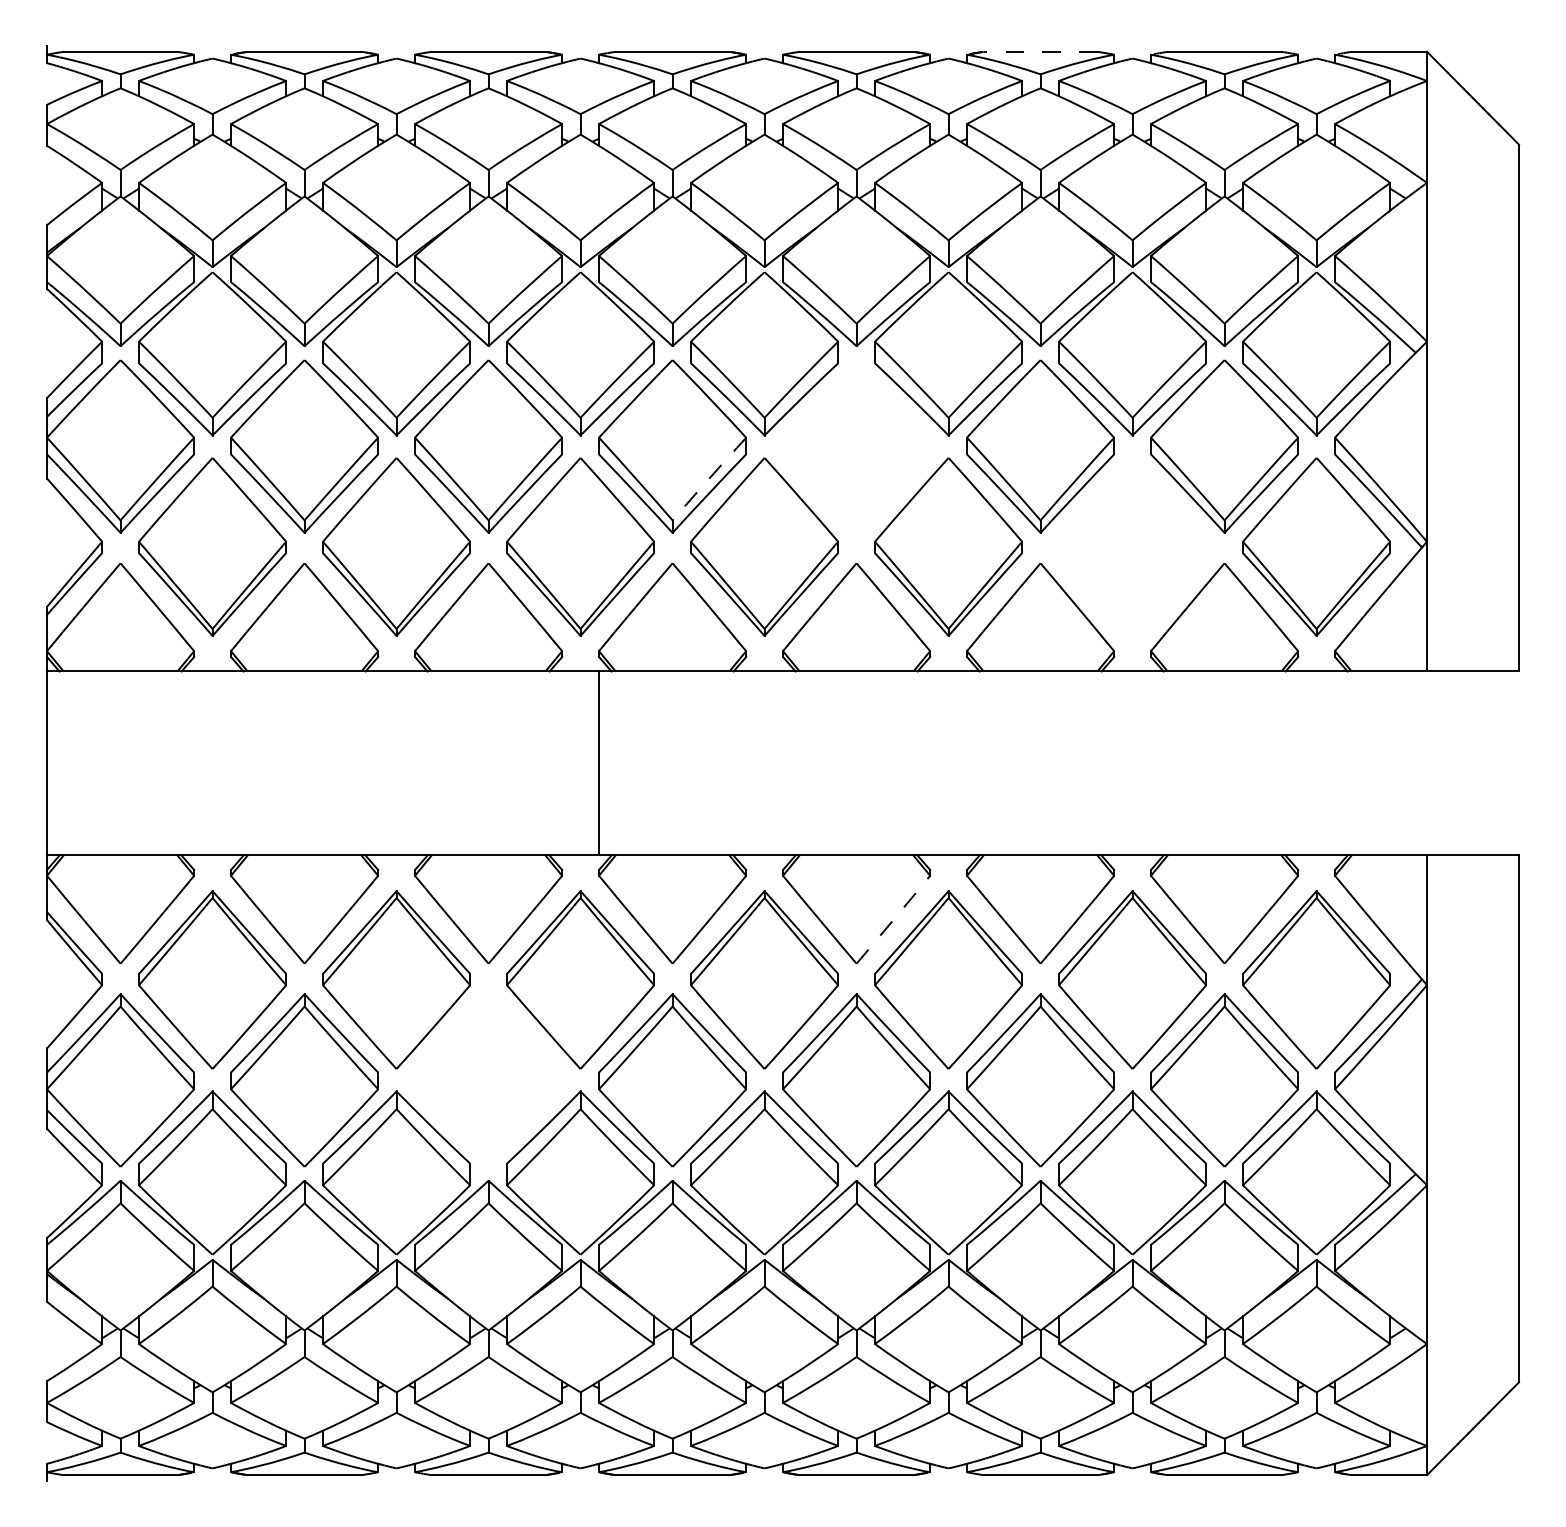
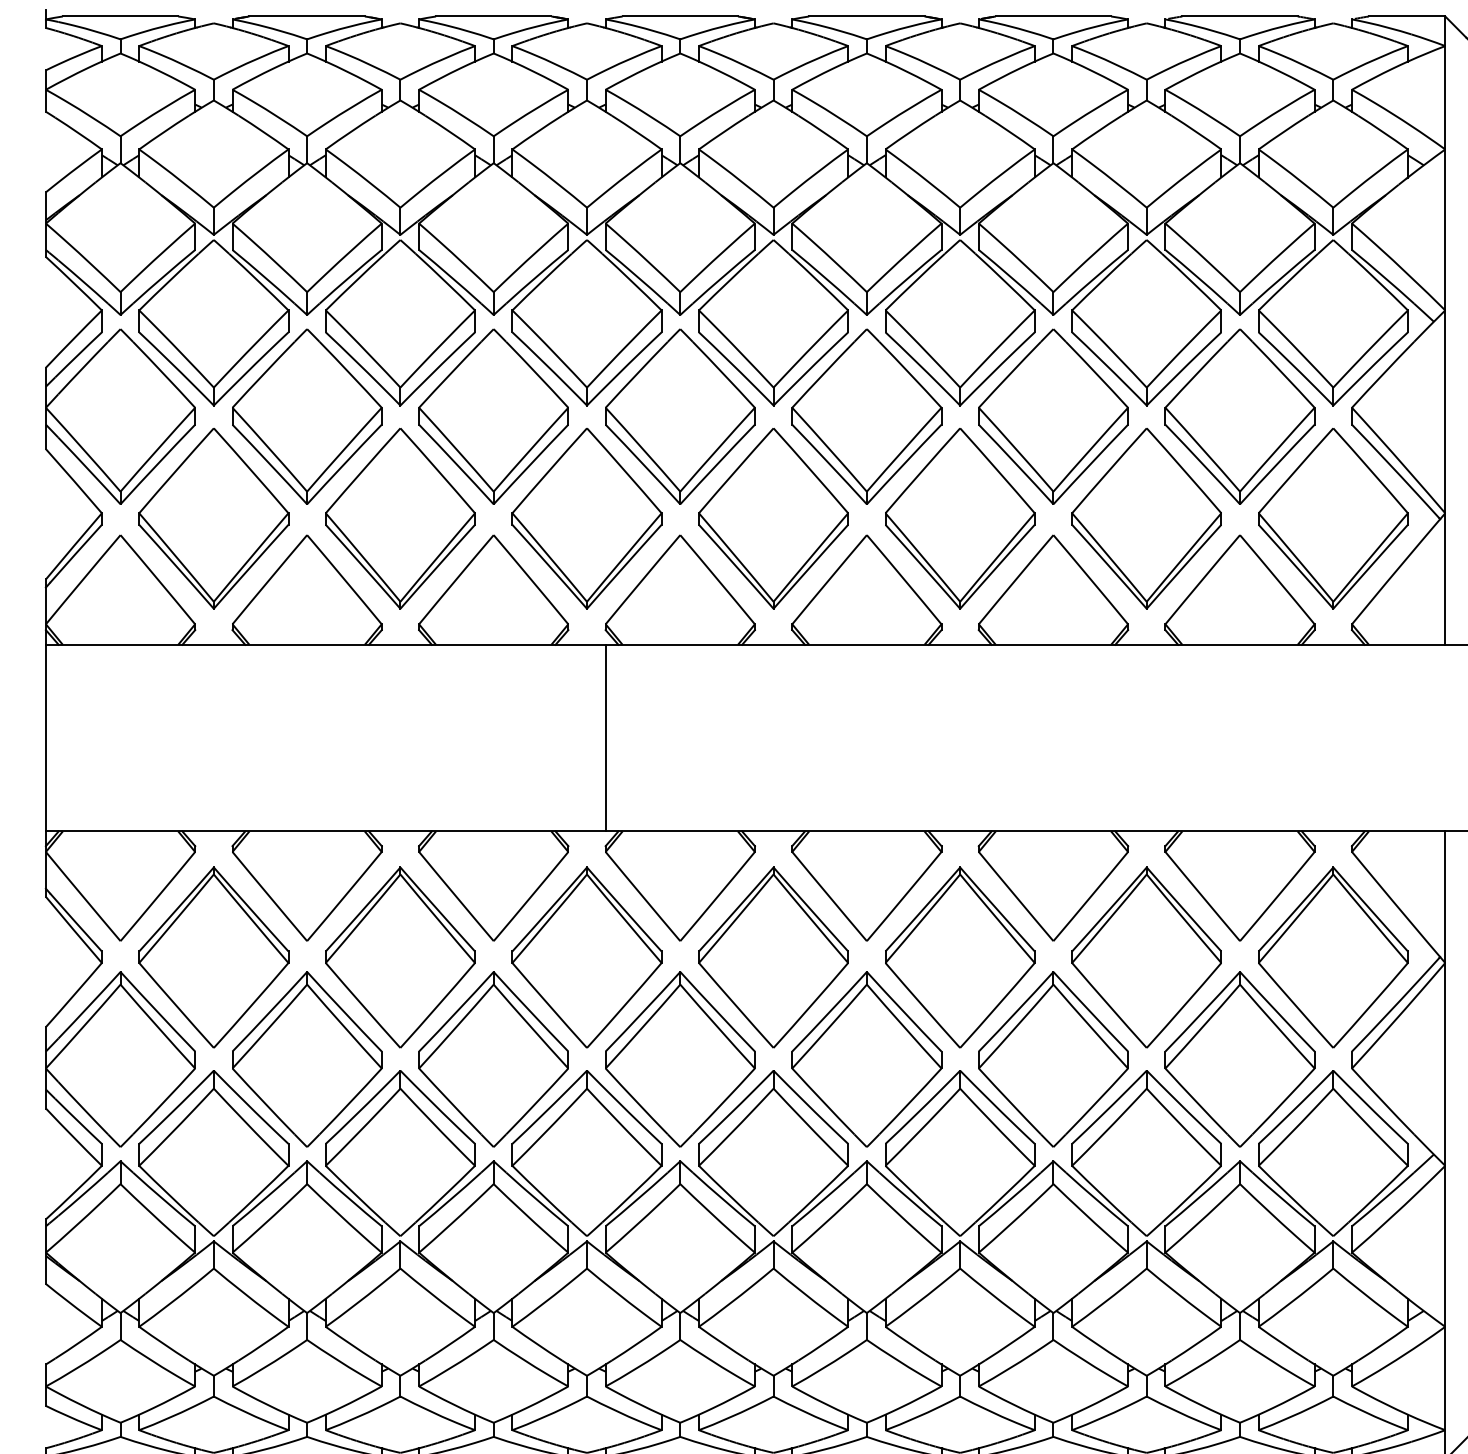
line: (1040, 51) -> (1053, 16), dashed -> solid
part: (856, 446) -> (866, 416), added
arc: (709, 478) -> (717, 449), dashed -> solid
part: (1132, 546) -> (1146, 518), added
arc: (893, 919) -> (904, 896), dashed -> solid
part: (488, 1080) -> (493, 1059), added

